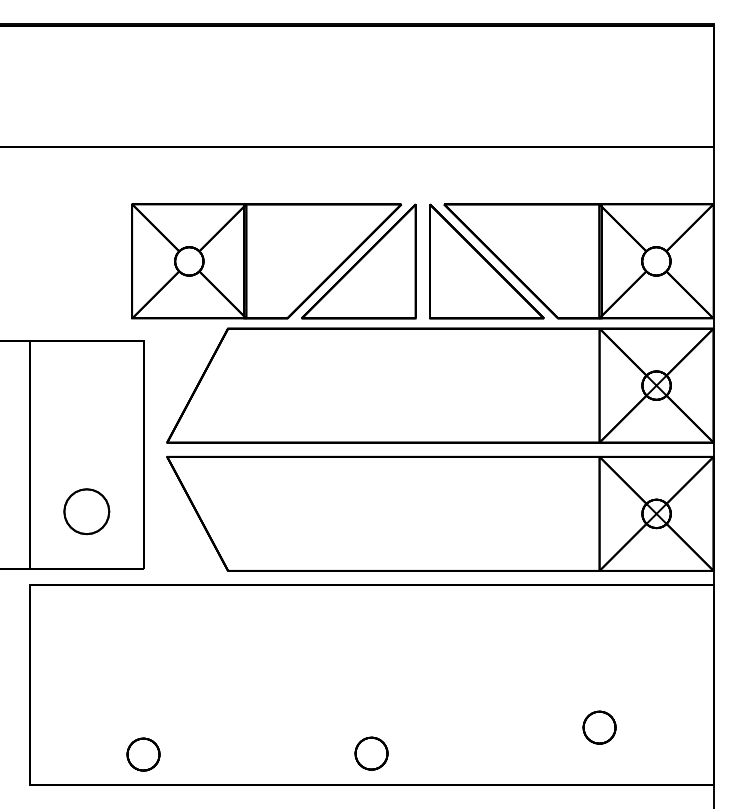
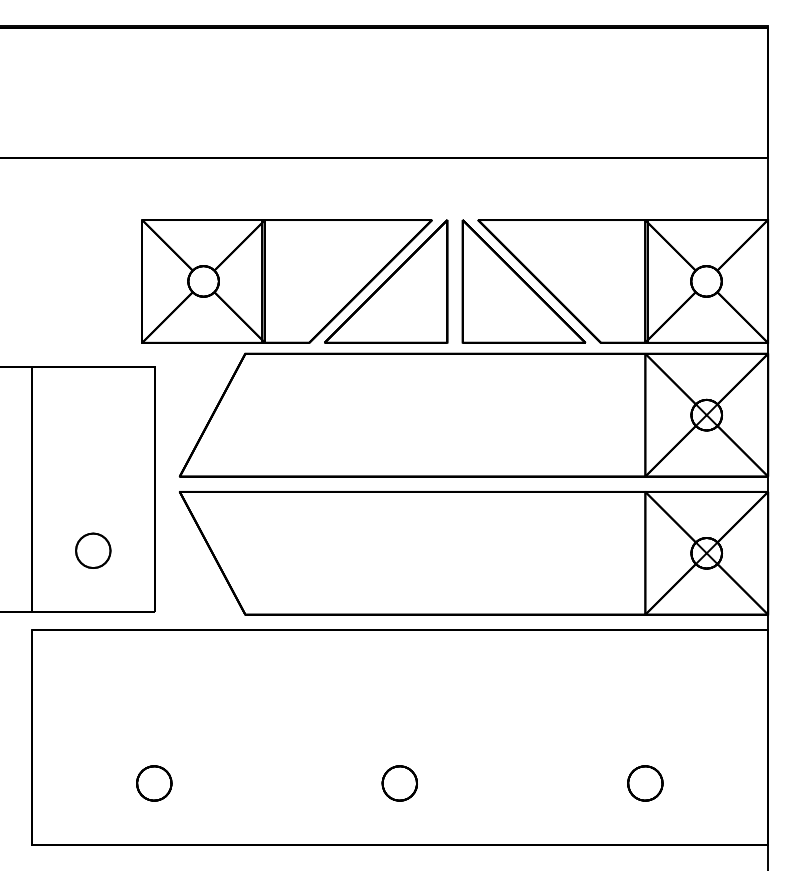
part: (87, 511) -> (93, 550), size x0.71
part: (371, 753) -> (399, 783), moved
part: (143, 754) -> (154, 783), moved

